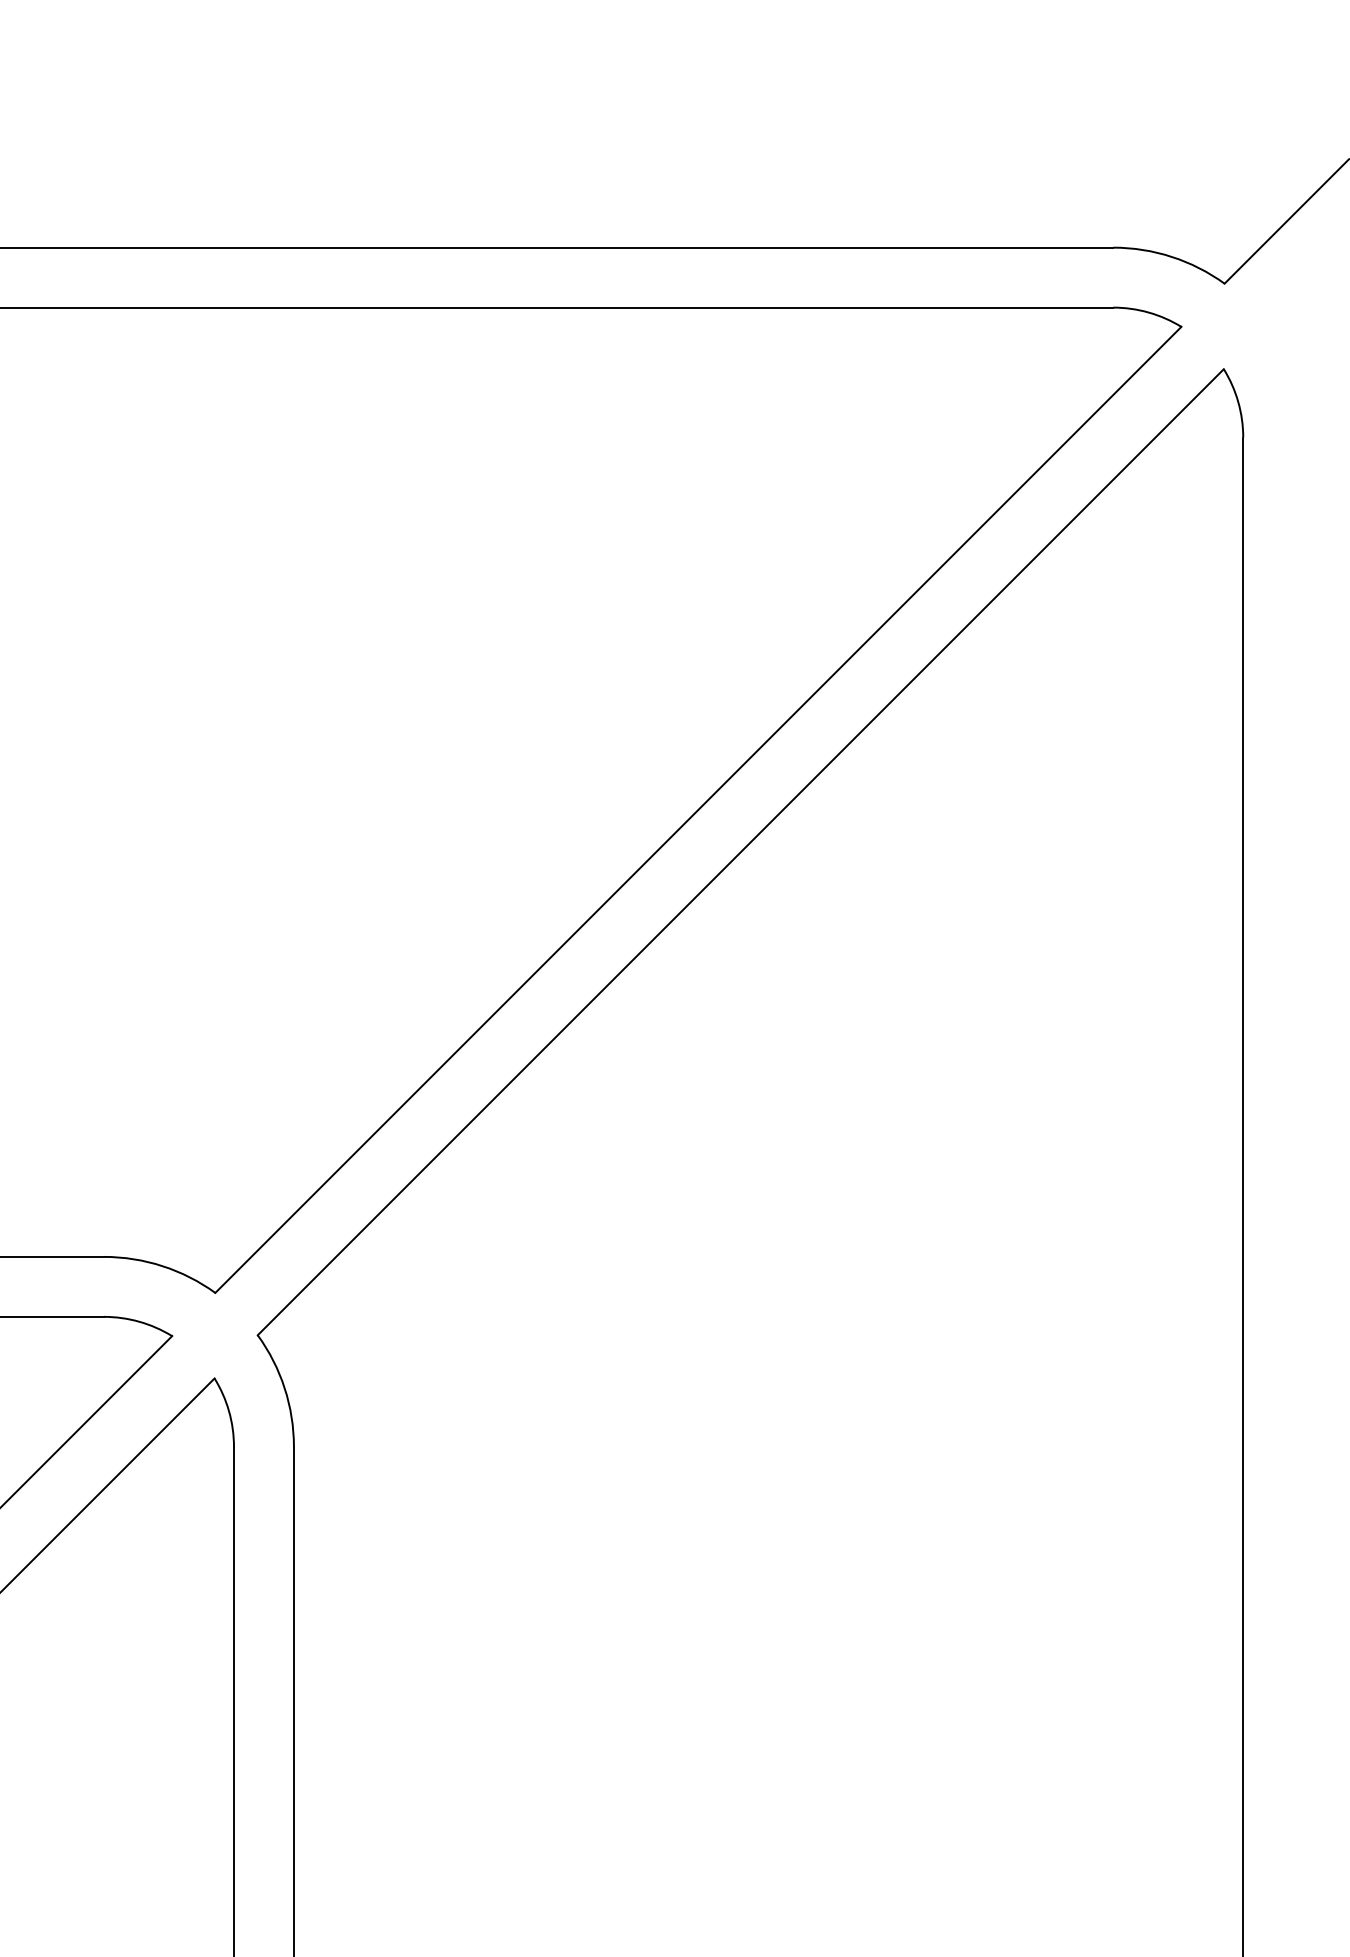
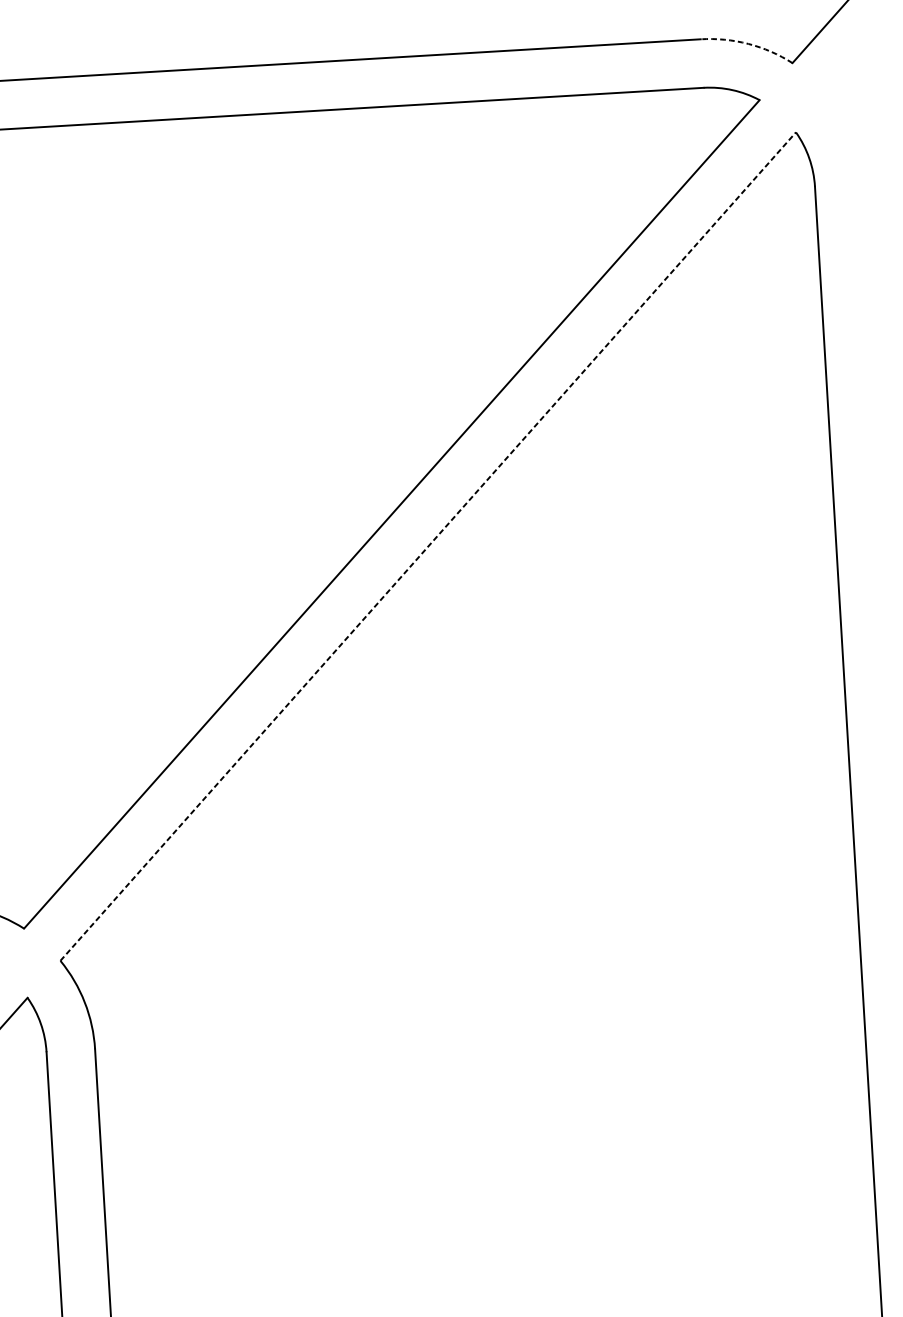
arc: (1171, 256) -> (748, 43), solid -> dashed
line: (741, 851) -> (428, 545), solid -> dashed

